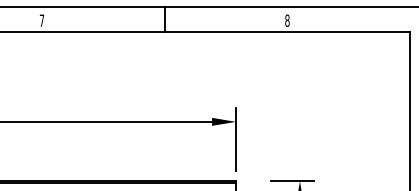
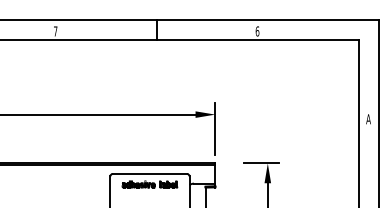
text: (287, 20) -> (257, 31), 8 -> 6

